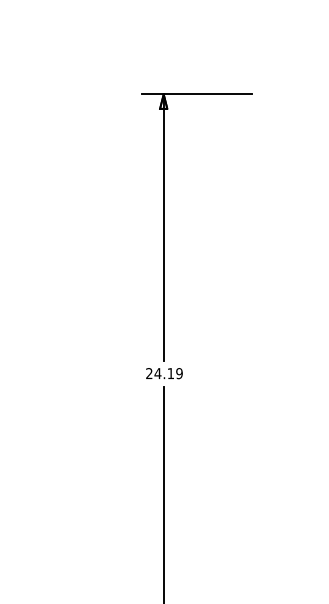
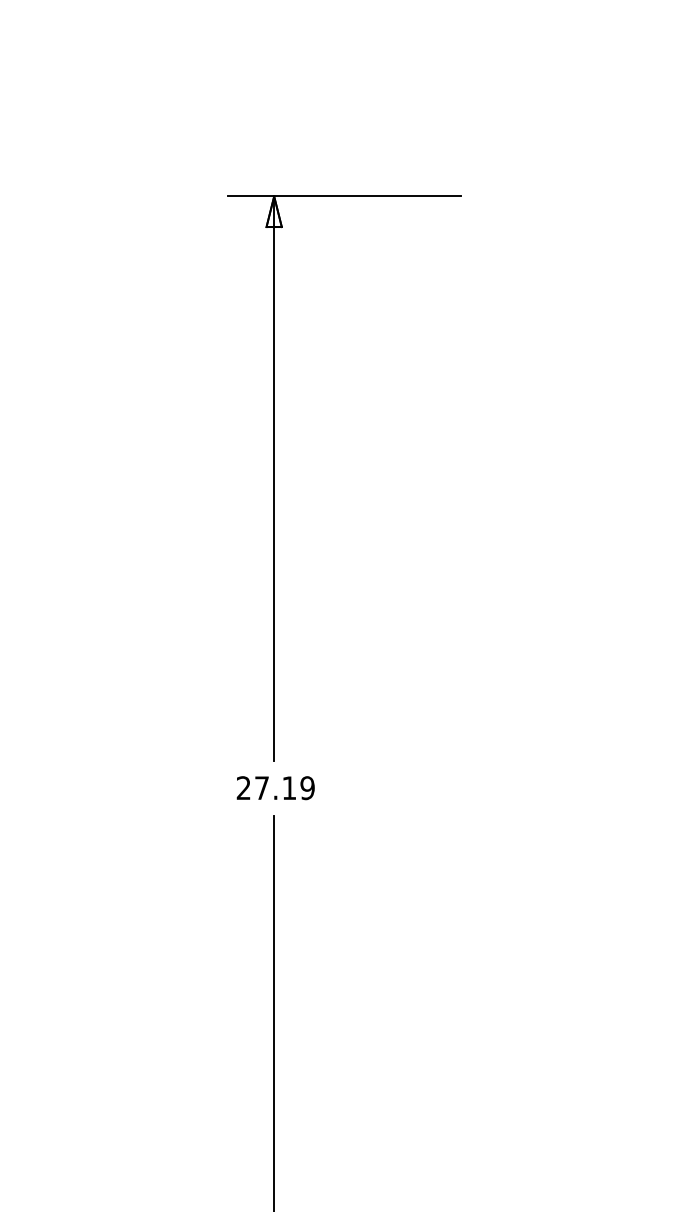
text: (157, 373) -> (261, 787), 24.19 -> 27.19

